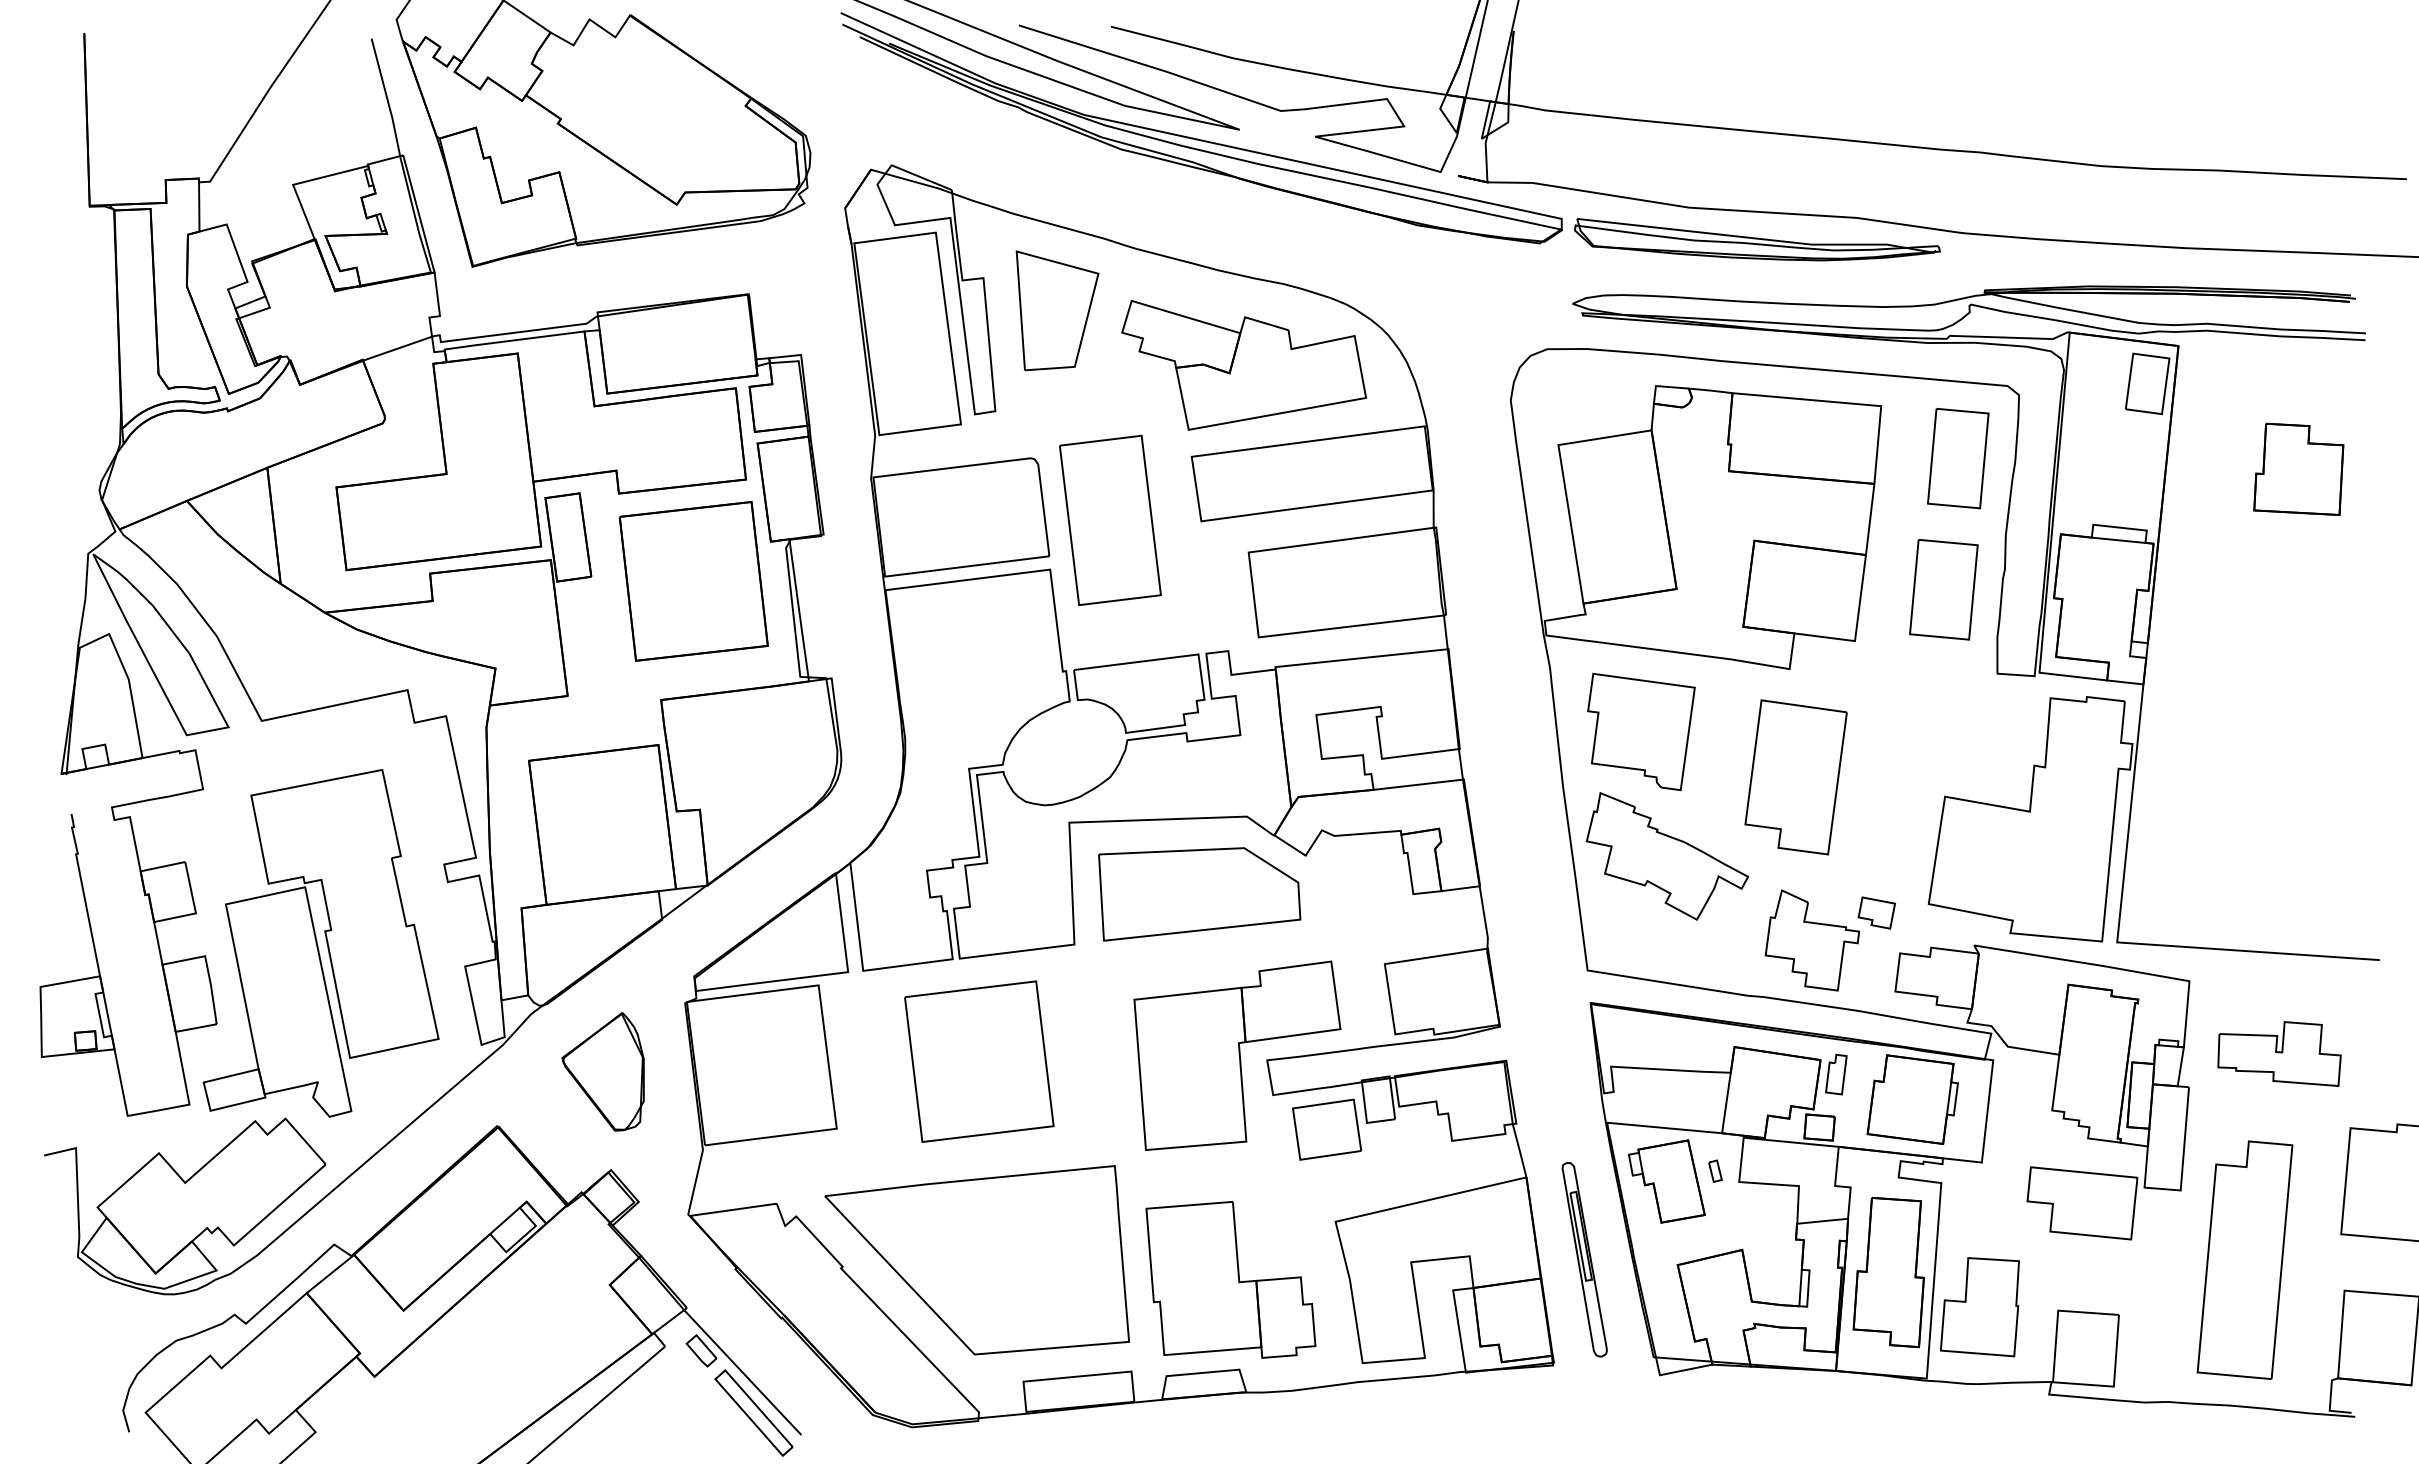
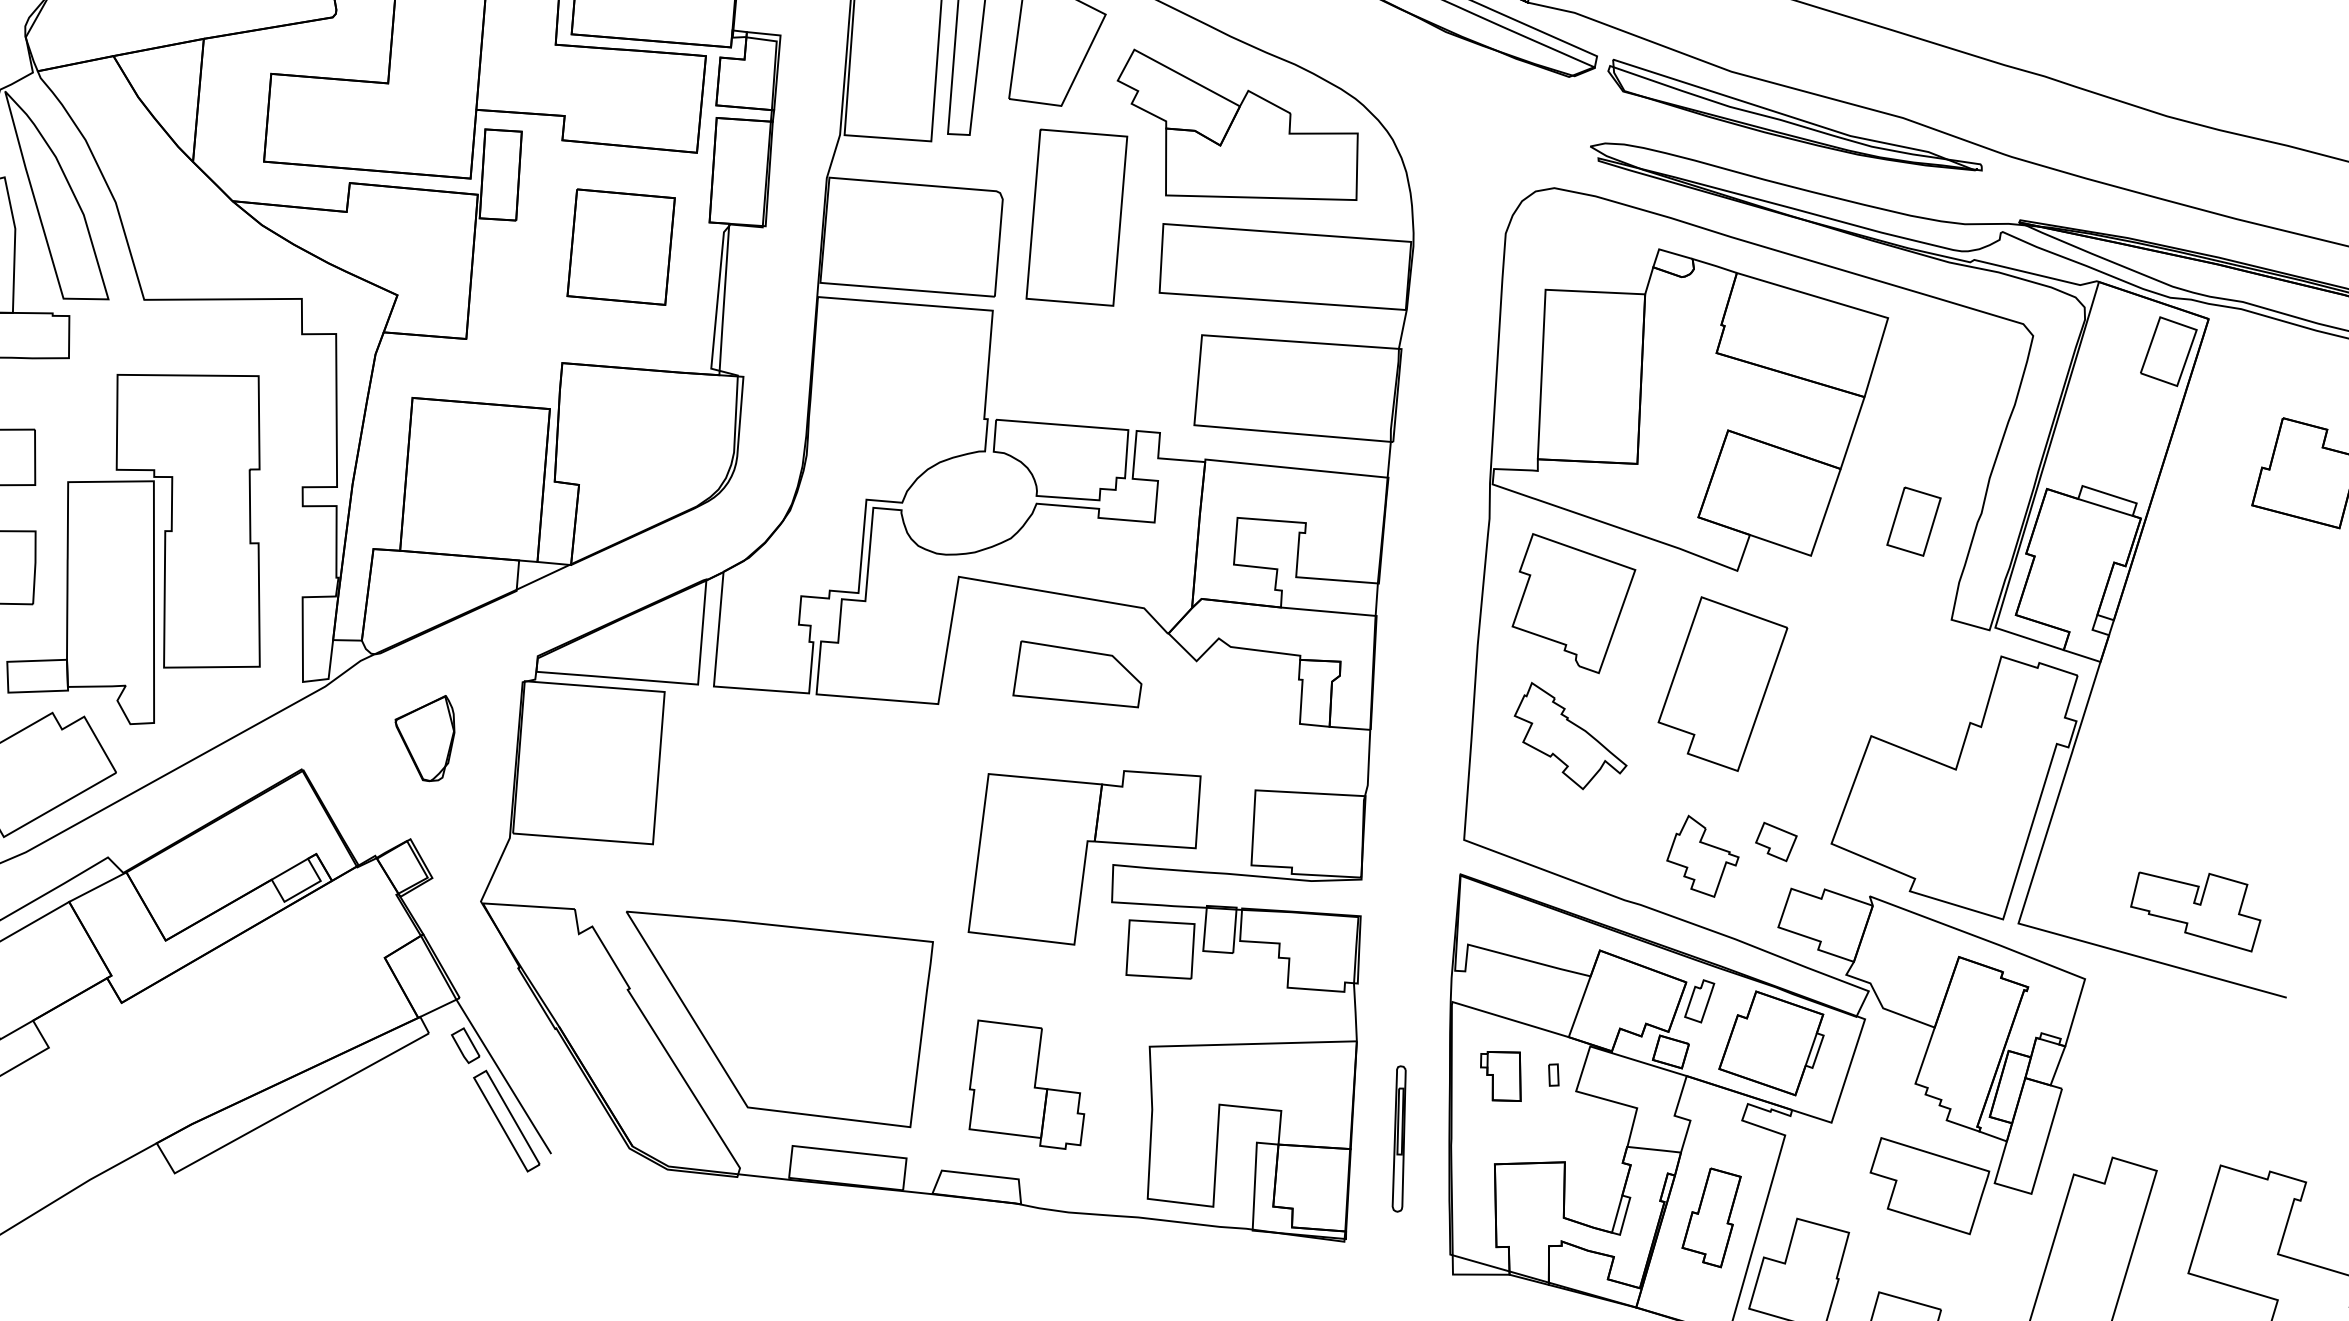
part: (1958, 458) -> (1957, 388), removed
part: (1110, 520) -> (1077, 217), moved
part: (693, 581) -> (620, 247), size x0.7
part: (1943, 589) -> (1913, 521), size x0.6
part: (1667, 856) -> (1571, 738), size x0.7
part: (1199, 894) -> (1078, 678), size x0.6
part: (1812, 940) -> (1703, 856), size x0.7
part: (2279, 1053) -> (2197, 905), moved
part: (979, 1061) -> (815, 805), removed
part: (602, 1071) -> (422, 735), size x0.7
part: (1666, 1181) -> (1500, 1075), size x0.6
part: (1584, 1259) -> (1399, 1138), size x0.7
part: (1888, 1272) -> (1711, 1216), size x0.6
part: (1230, 1279) -> (1028, 1084), size x0.7

